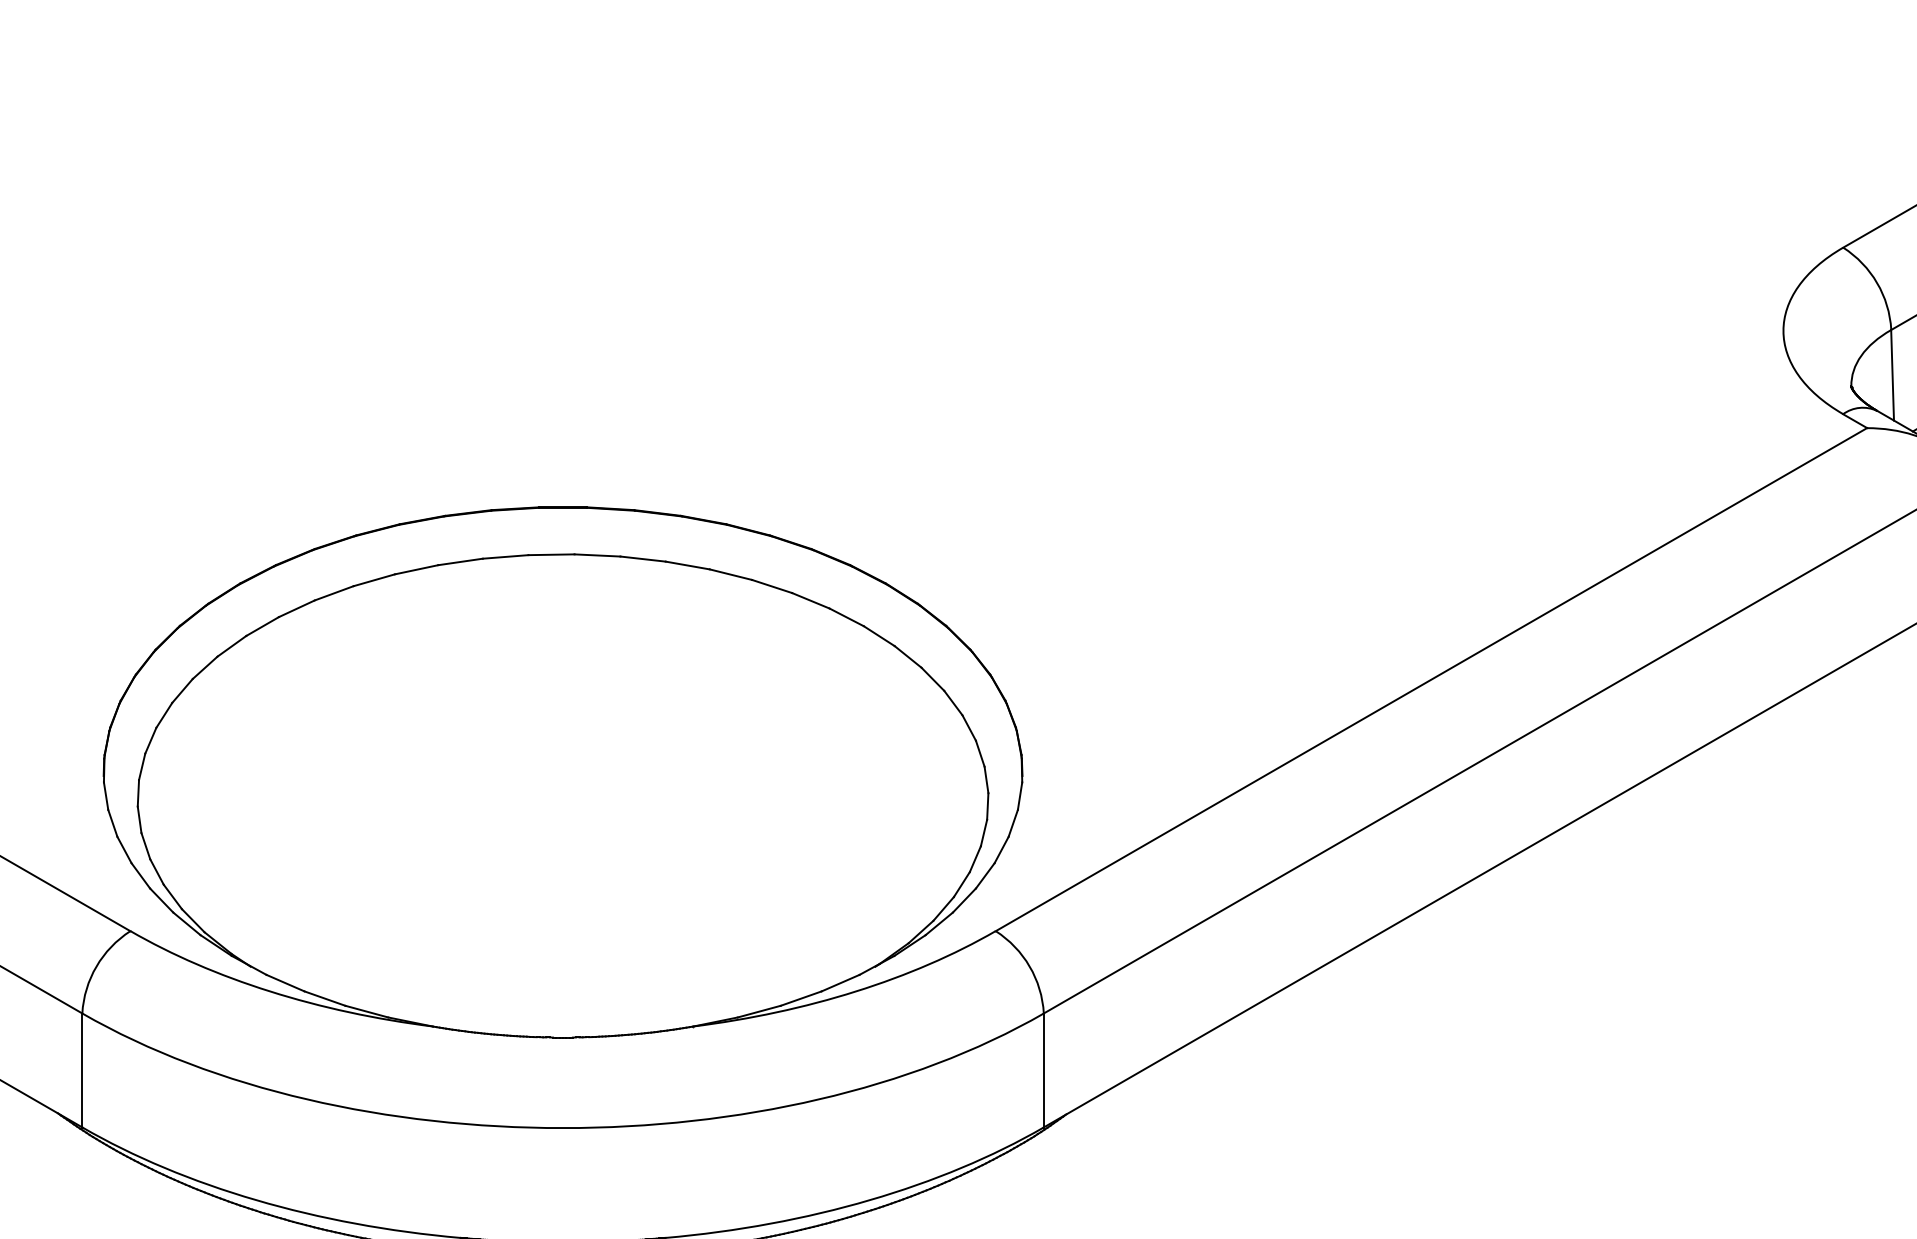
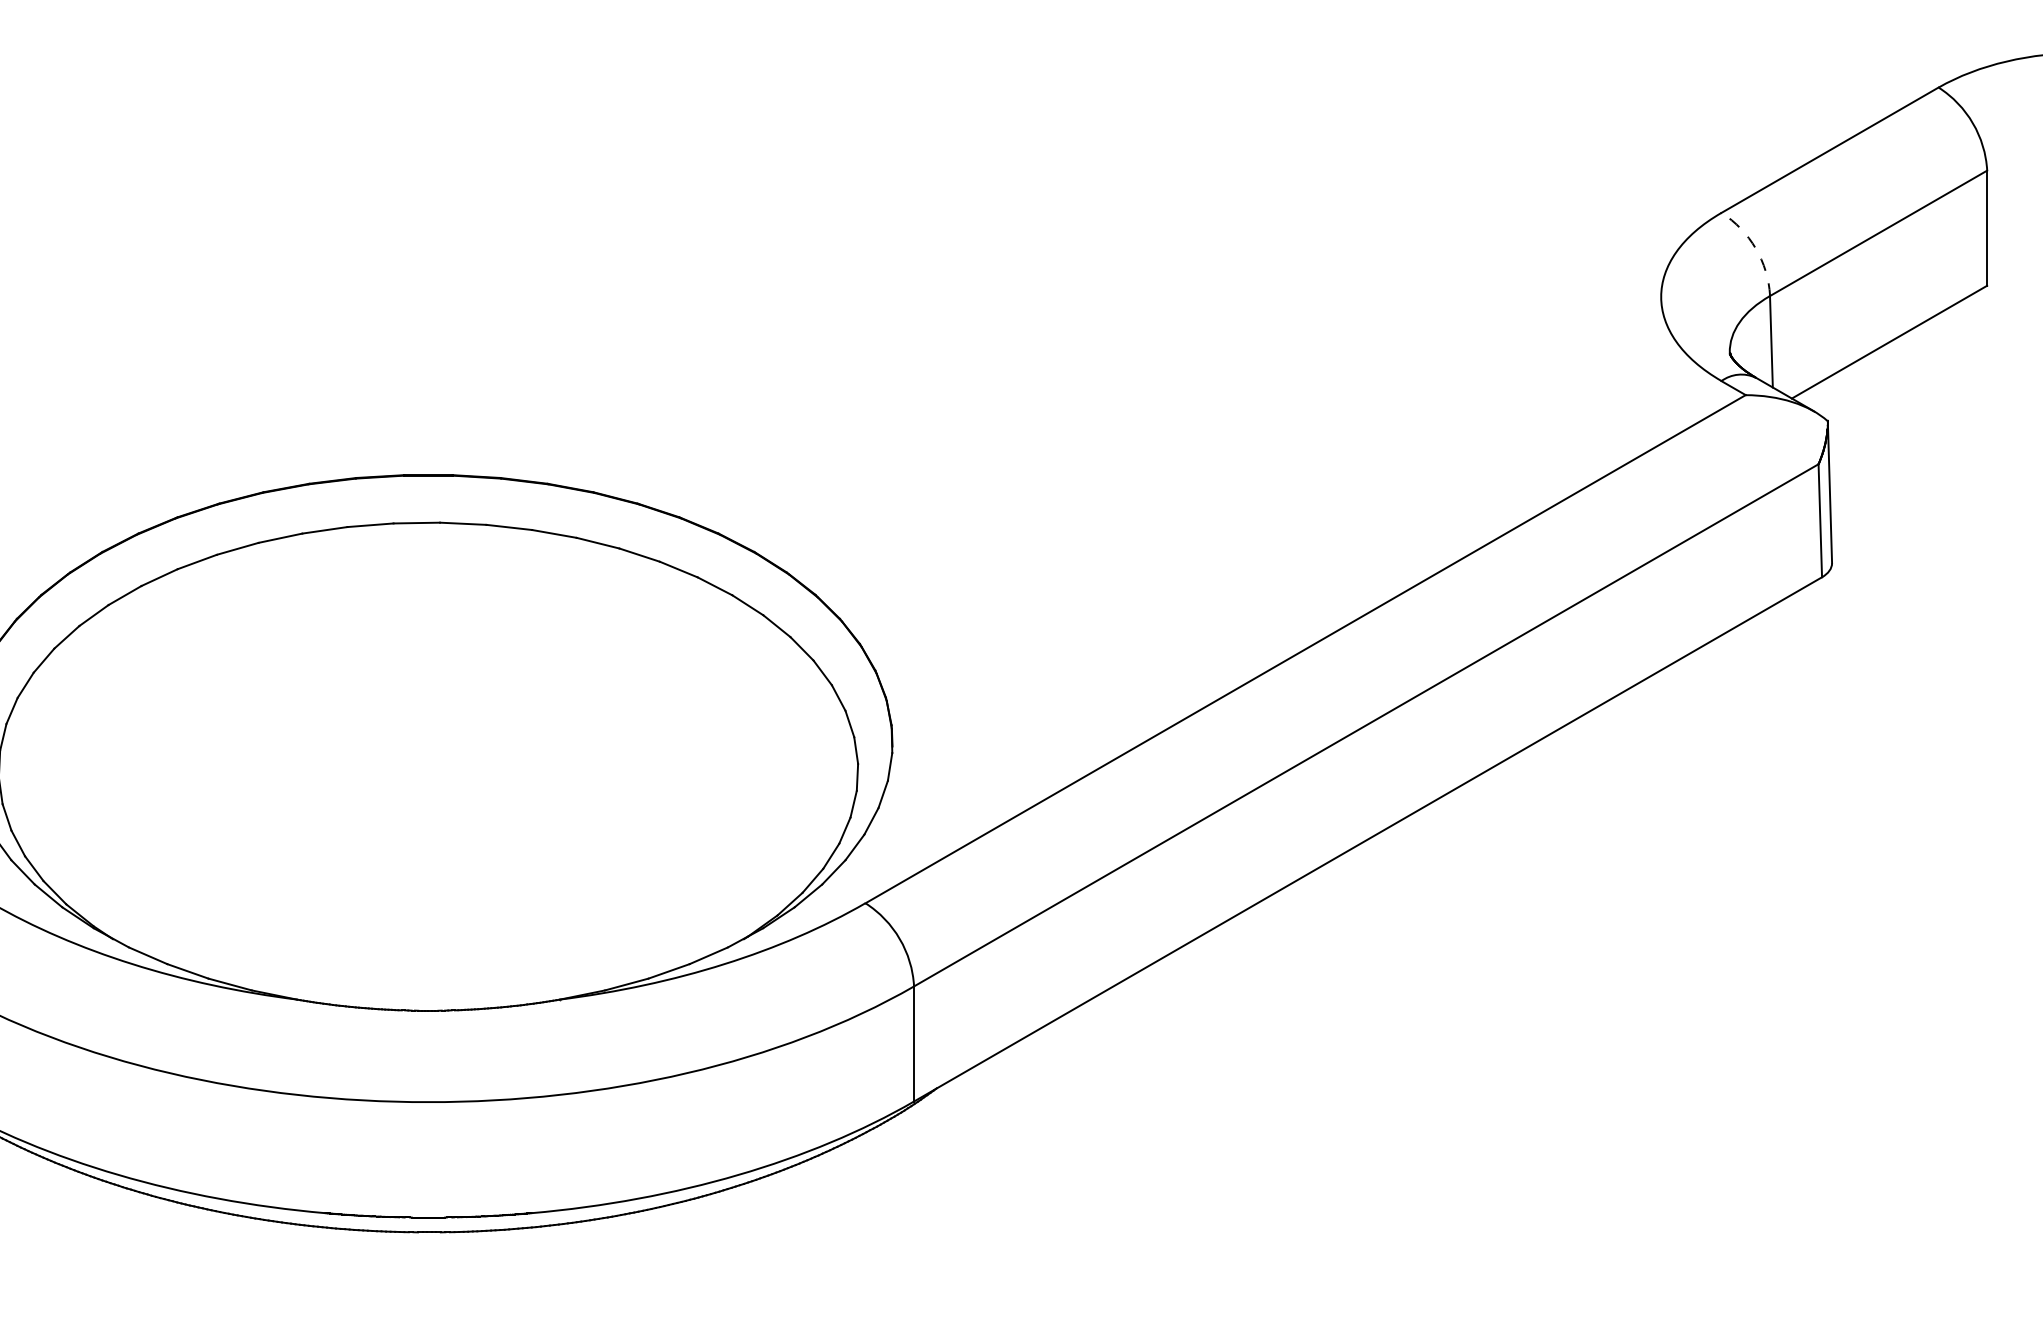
arc: (1876, 282) -> (1755, 248), solid -> dashed

